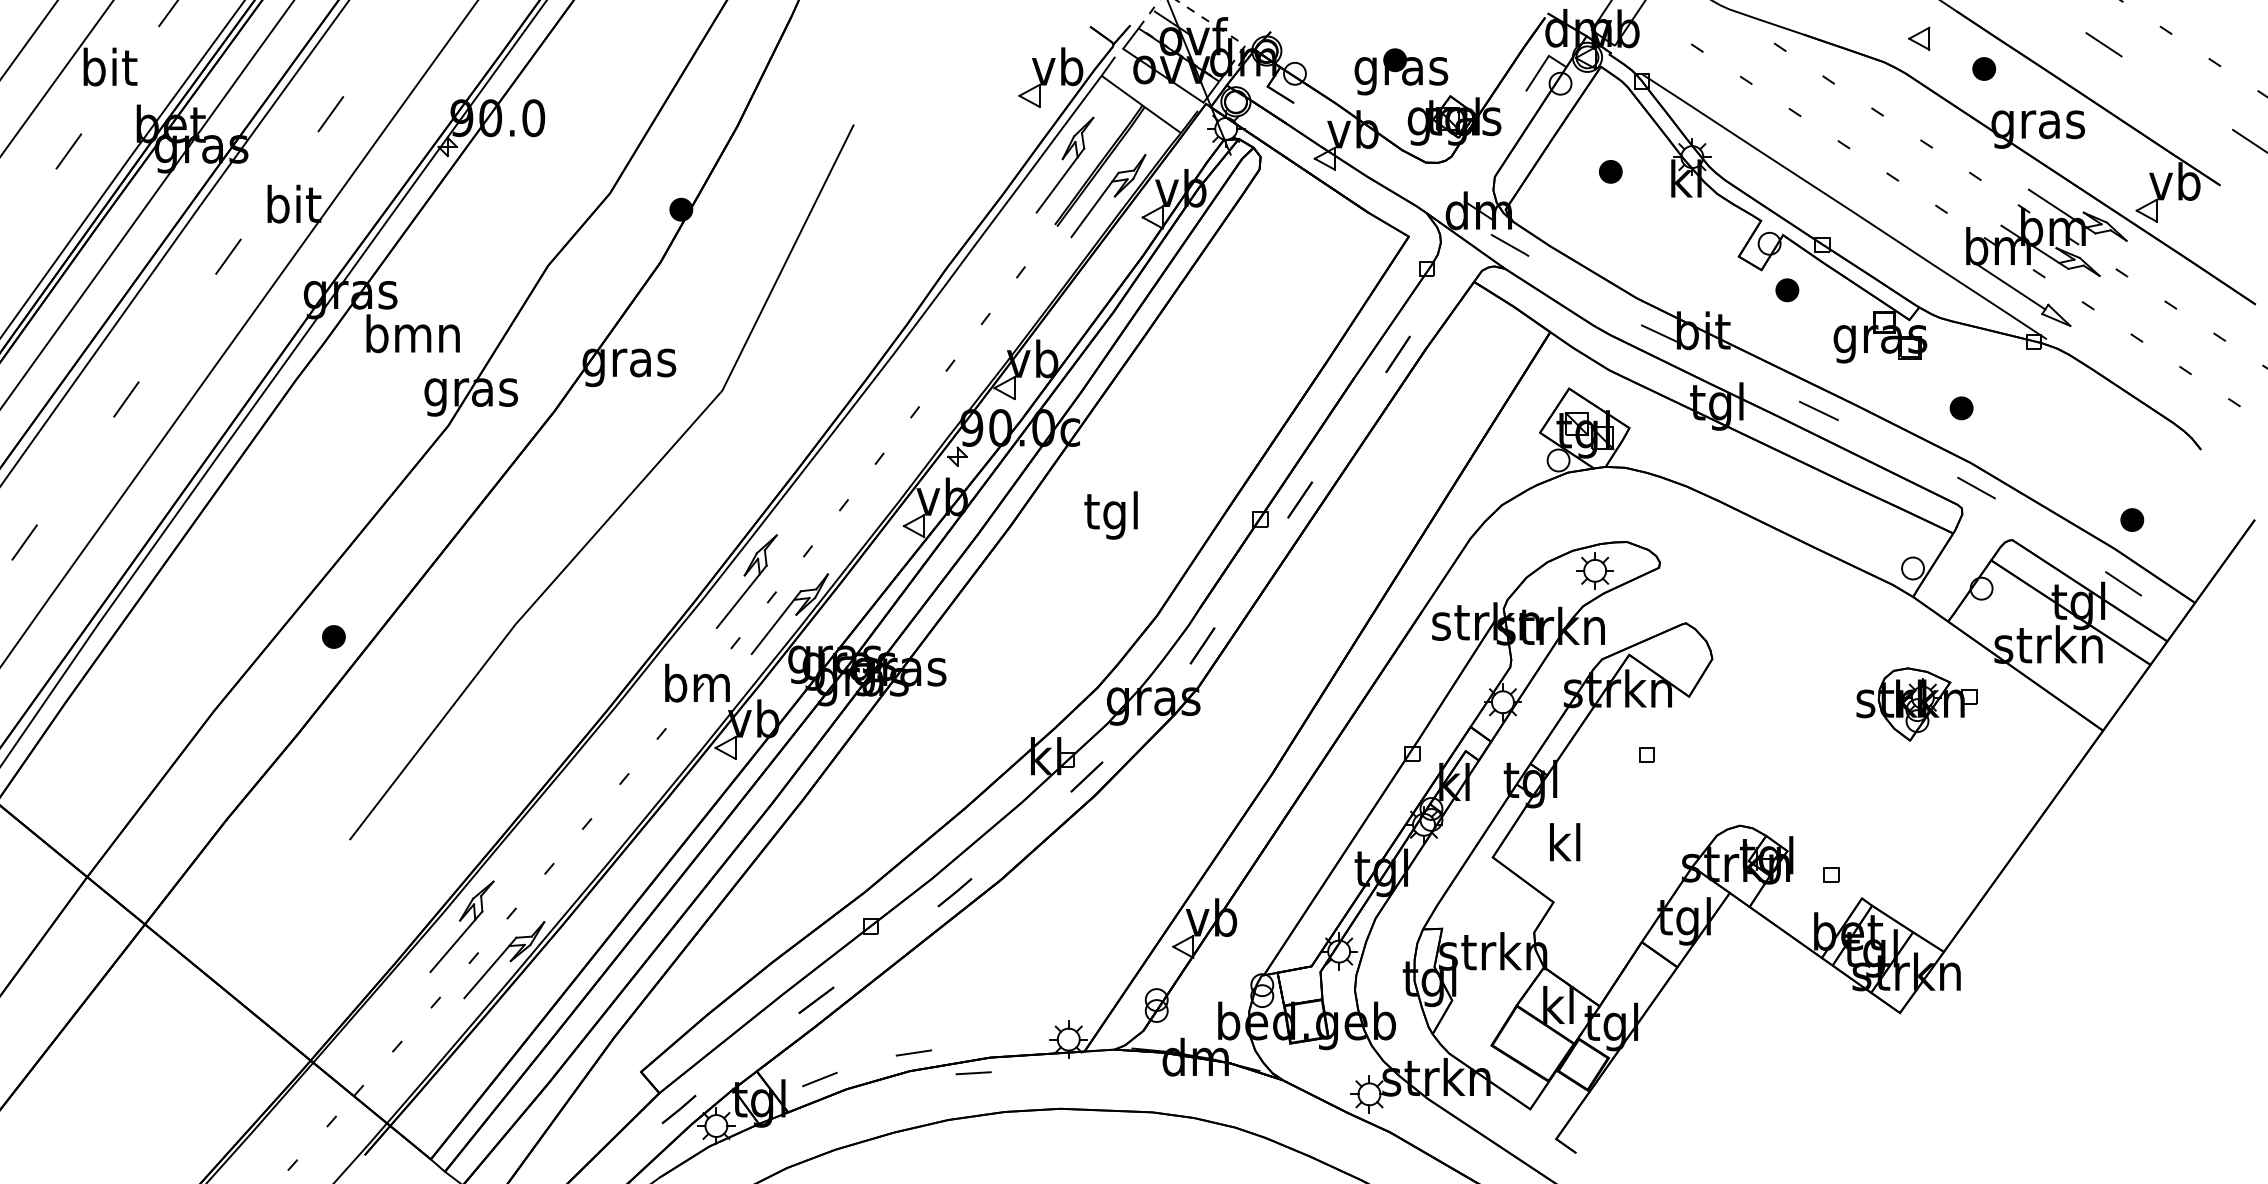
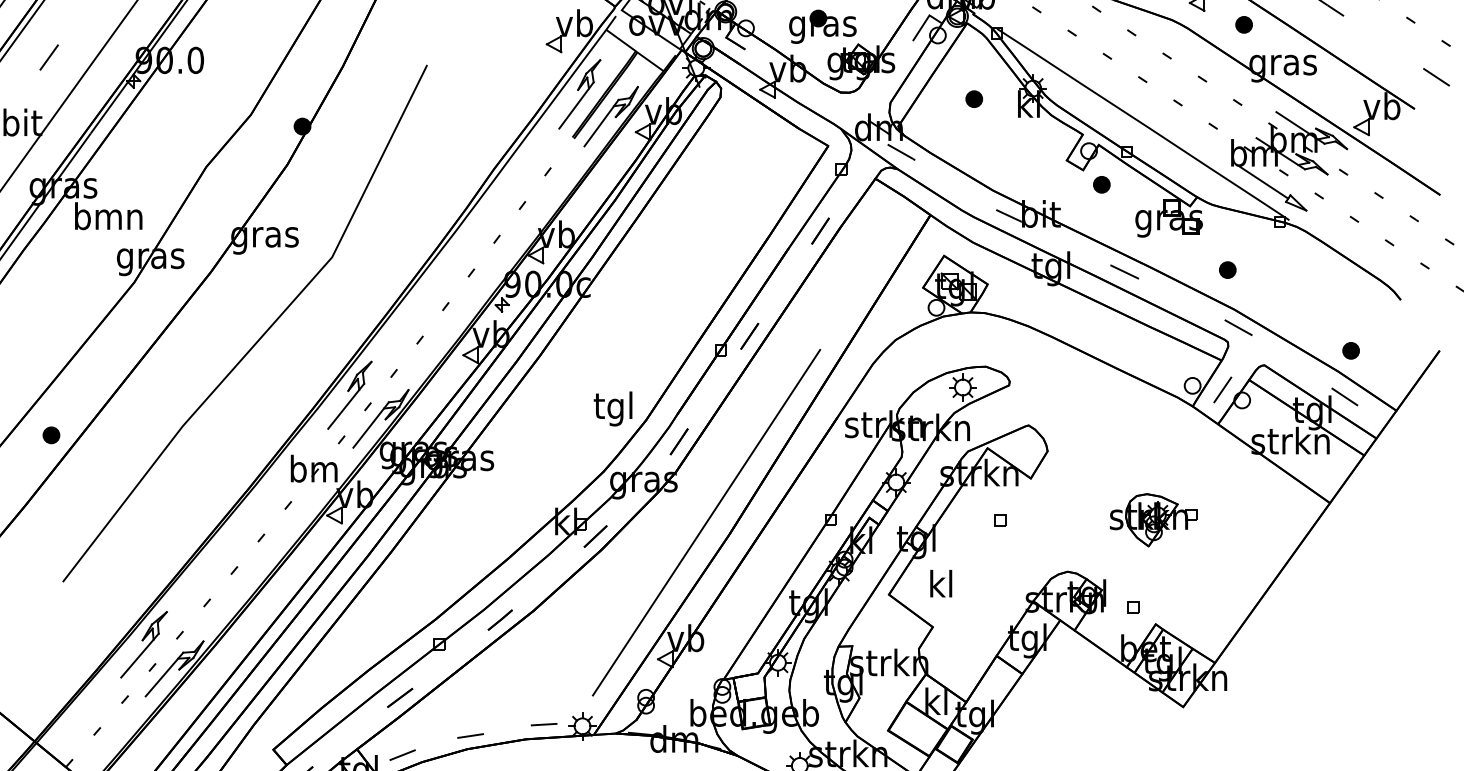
text: (1110, 515) -> (612, 408), moved
line: (1953, 575) -> (1221, 390), added
part: (1916, 704) -> (1153, 520), moved
line: (1240, 757) -> (706, 522), added
line: (973, 1073) -> (544, 724), moved

